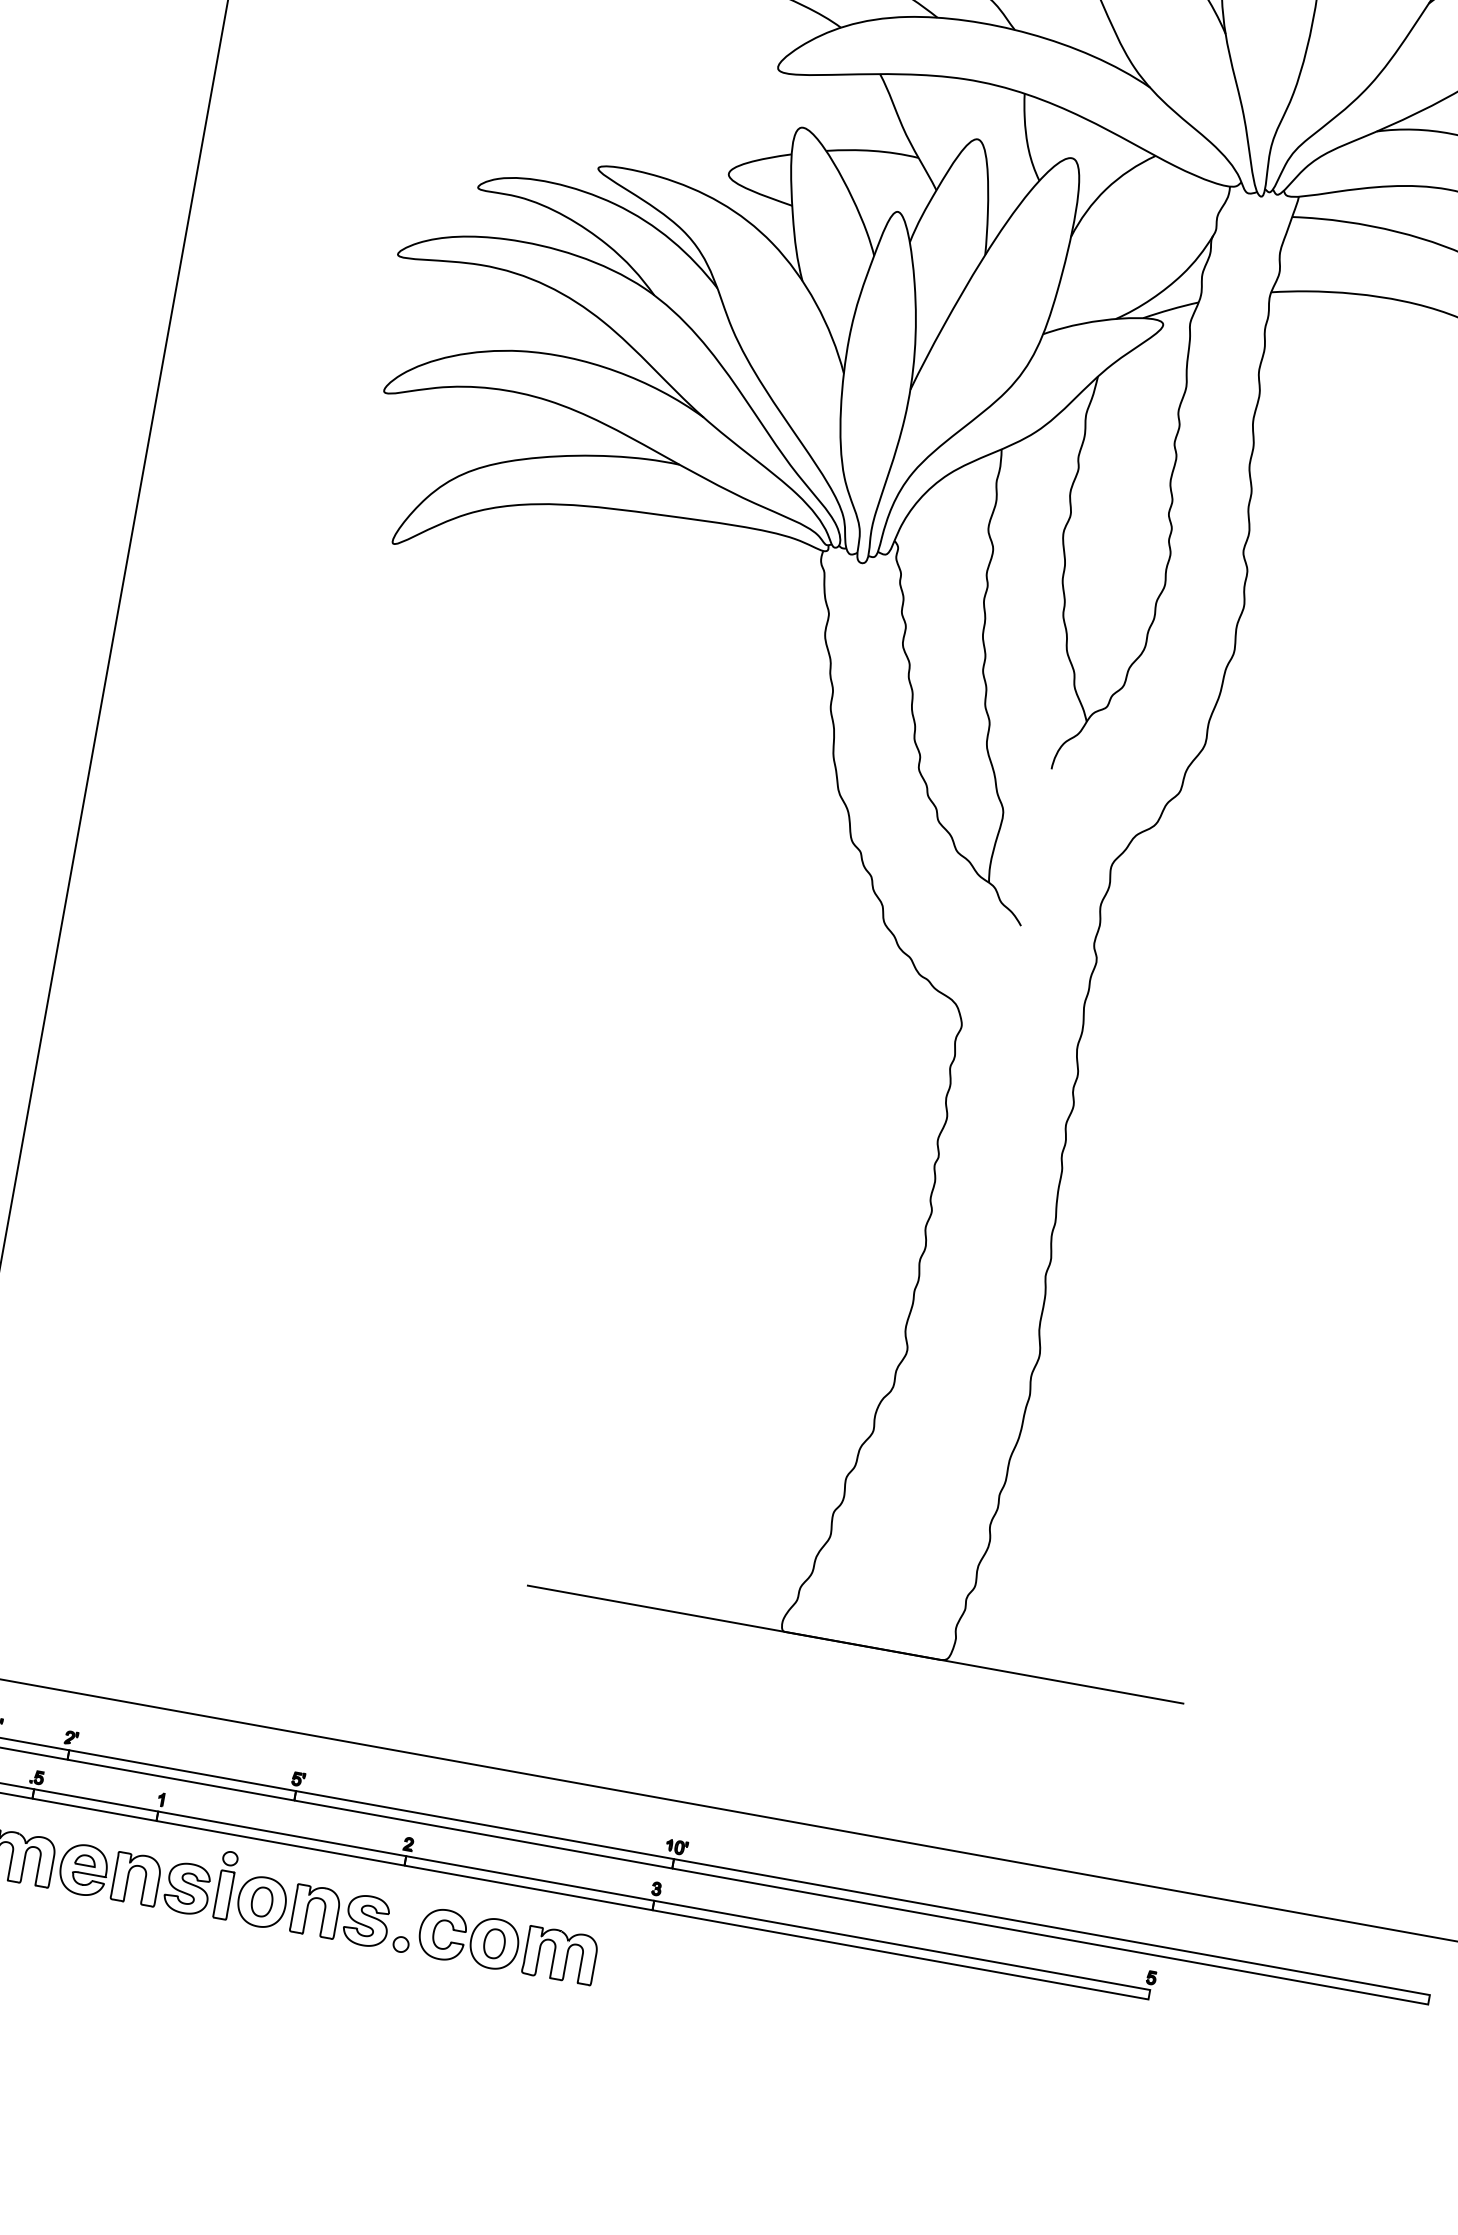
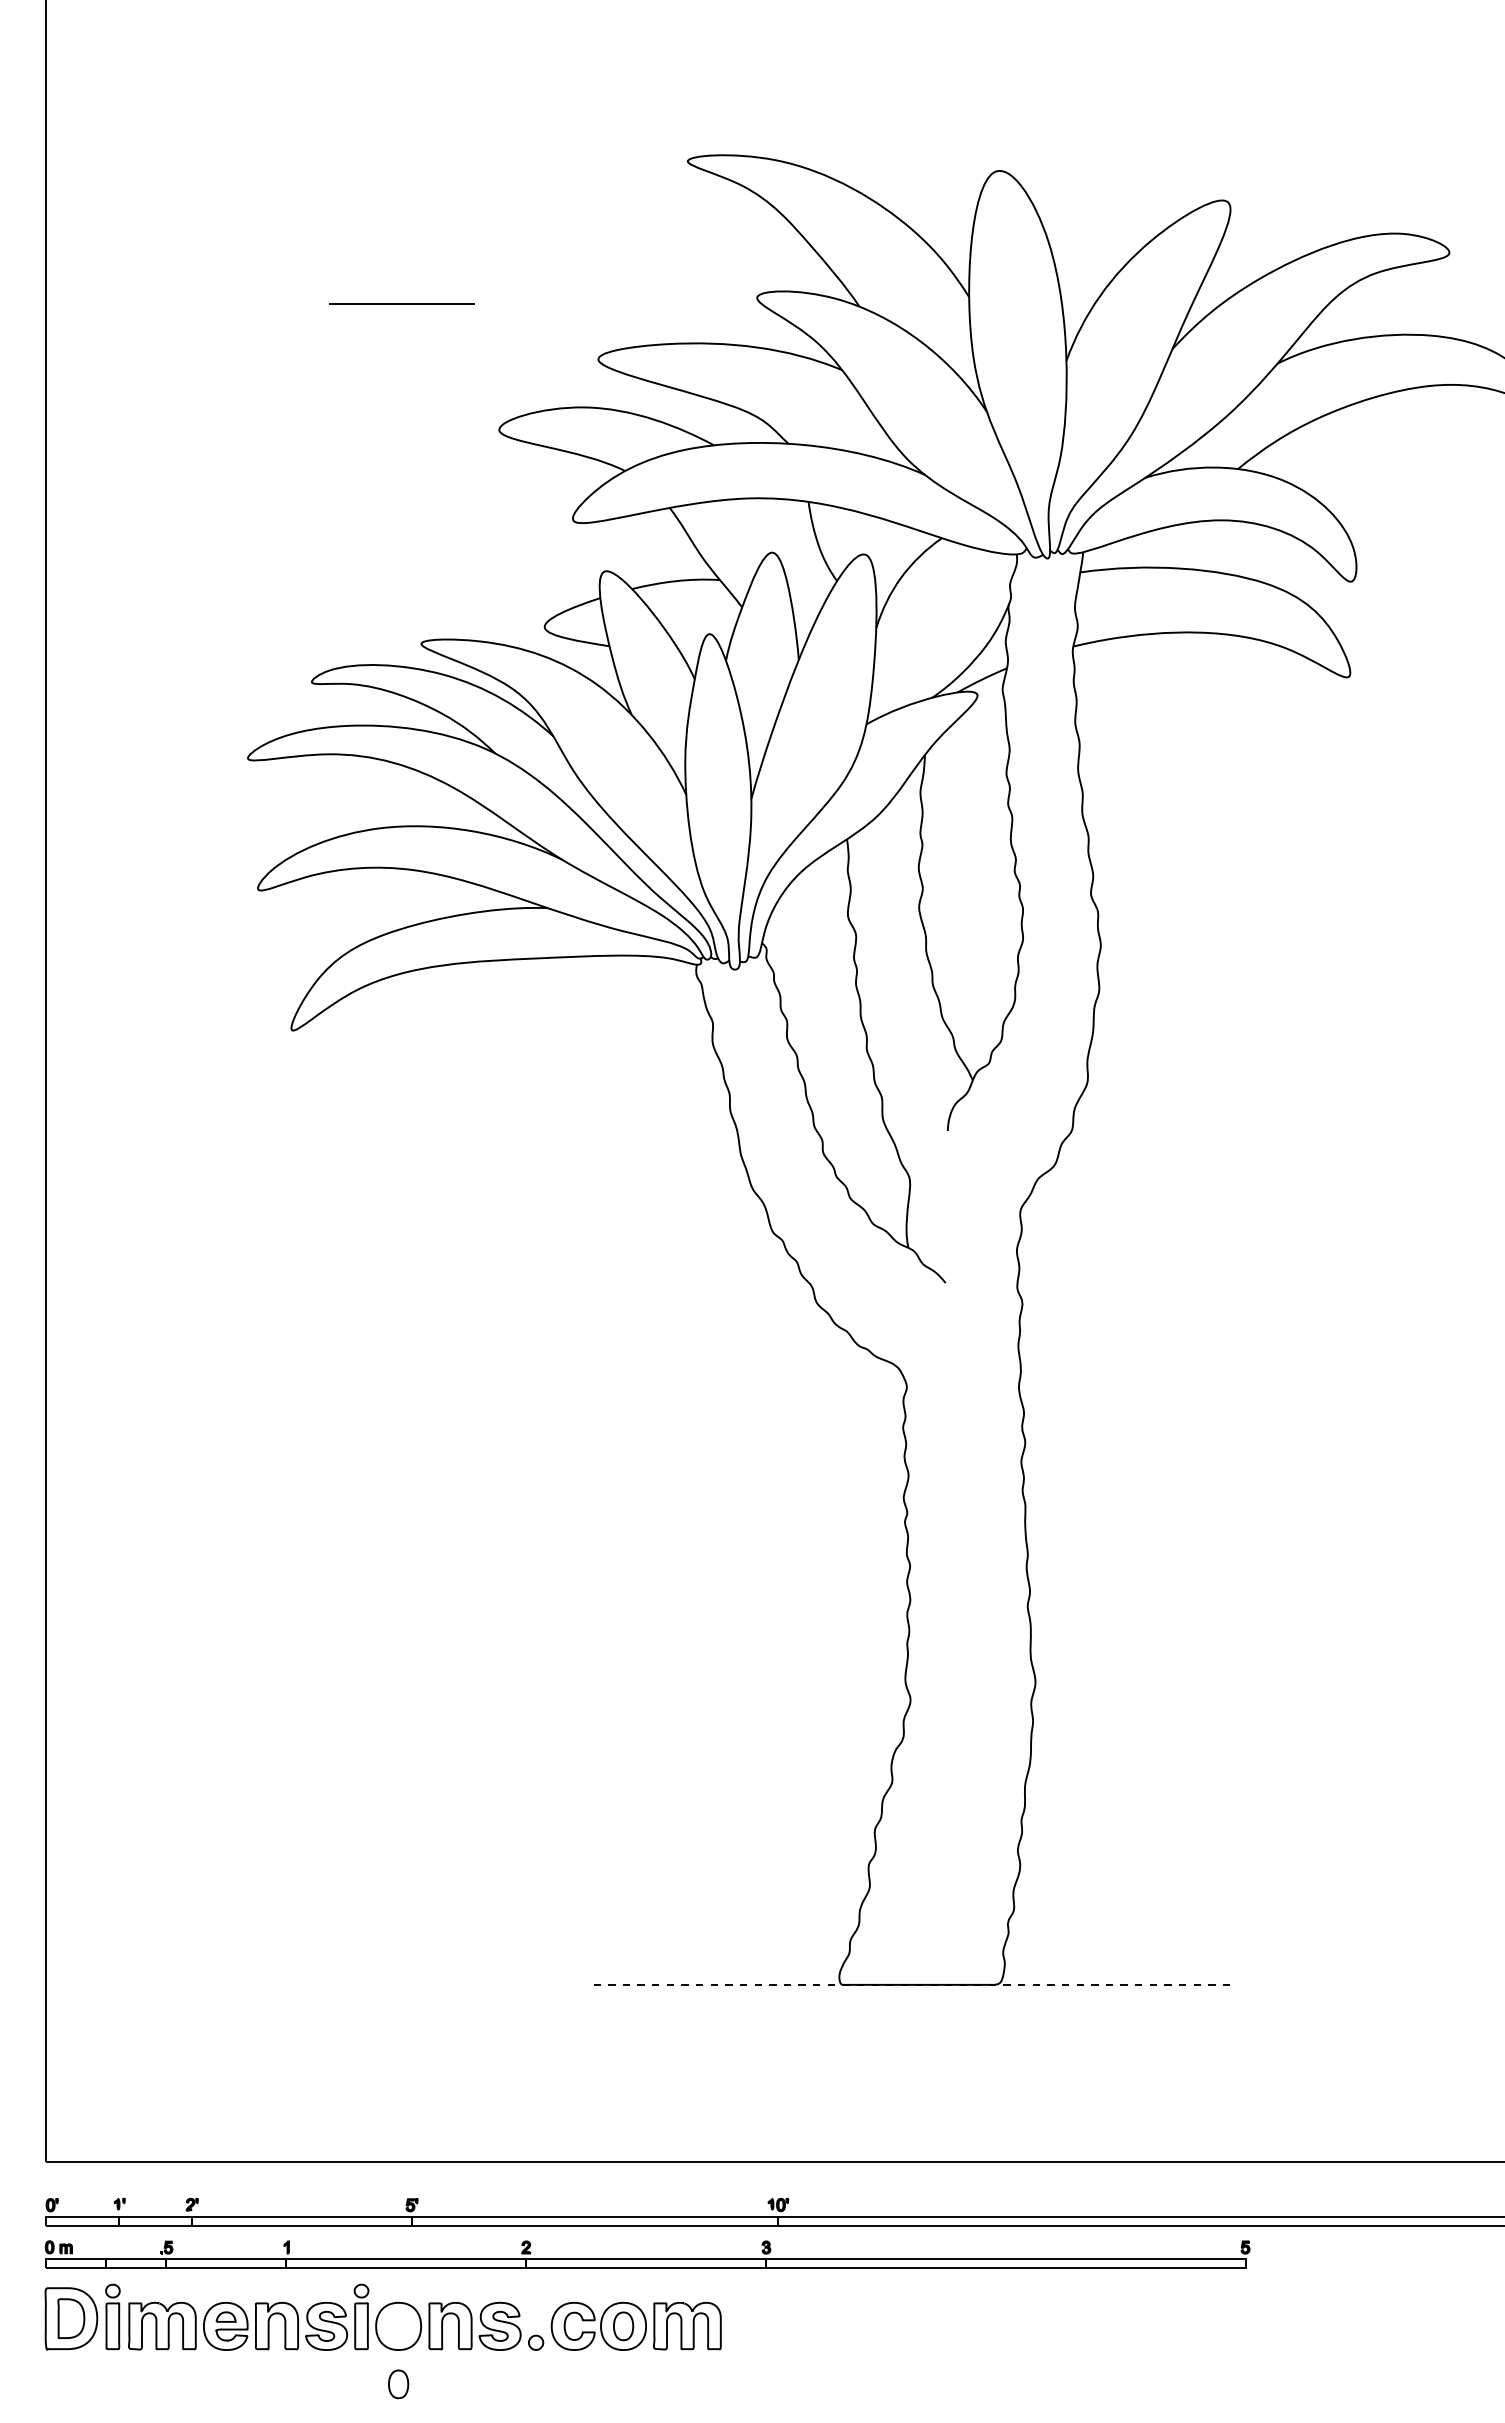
line: (856, 1644) -> (912, 1984), solid -> dashed
part: (261, 1902) -> (398, 2384), moved

